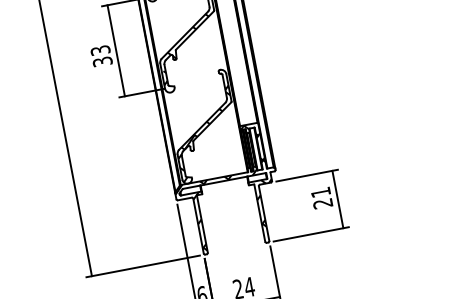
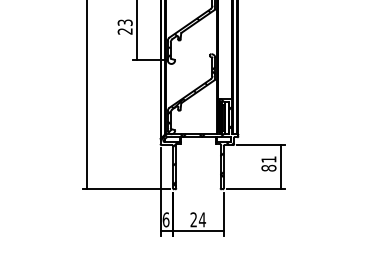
text: (103, 61) -> (125, 31), 33 -> 23
text: (322, 202) -> (268, 167), 21 -> 81

